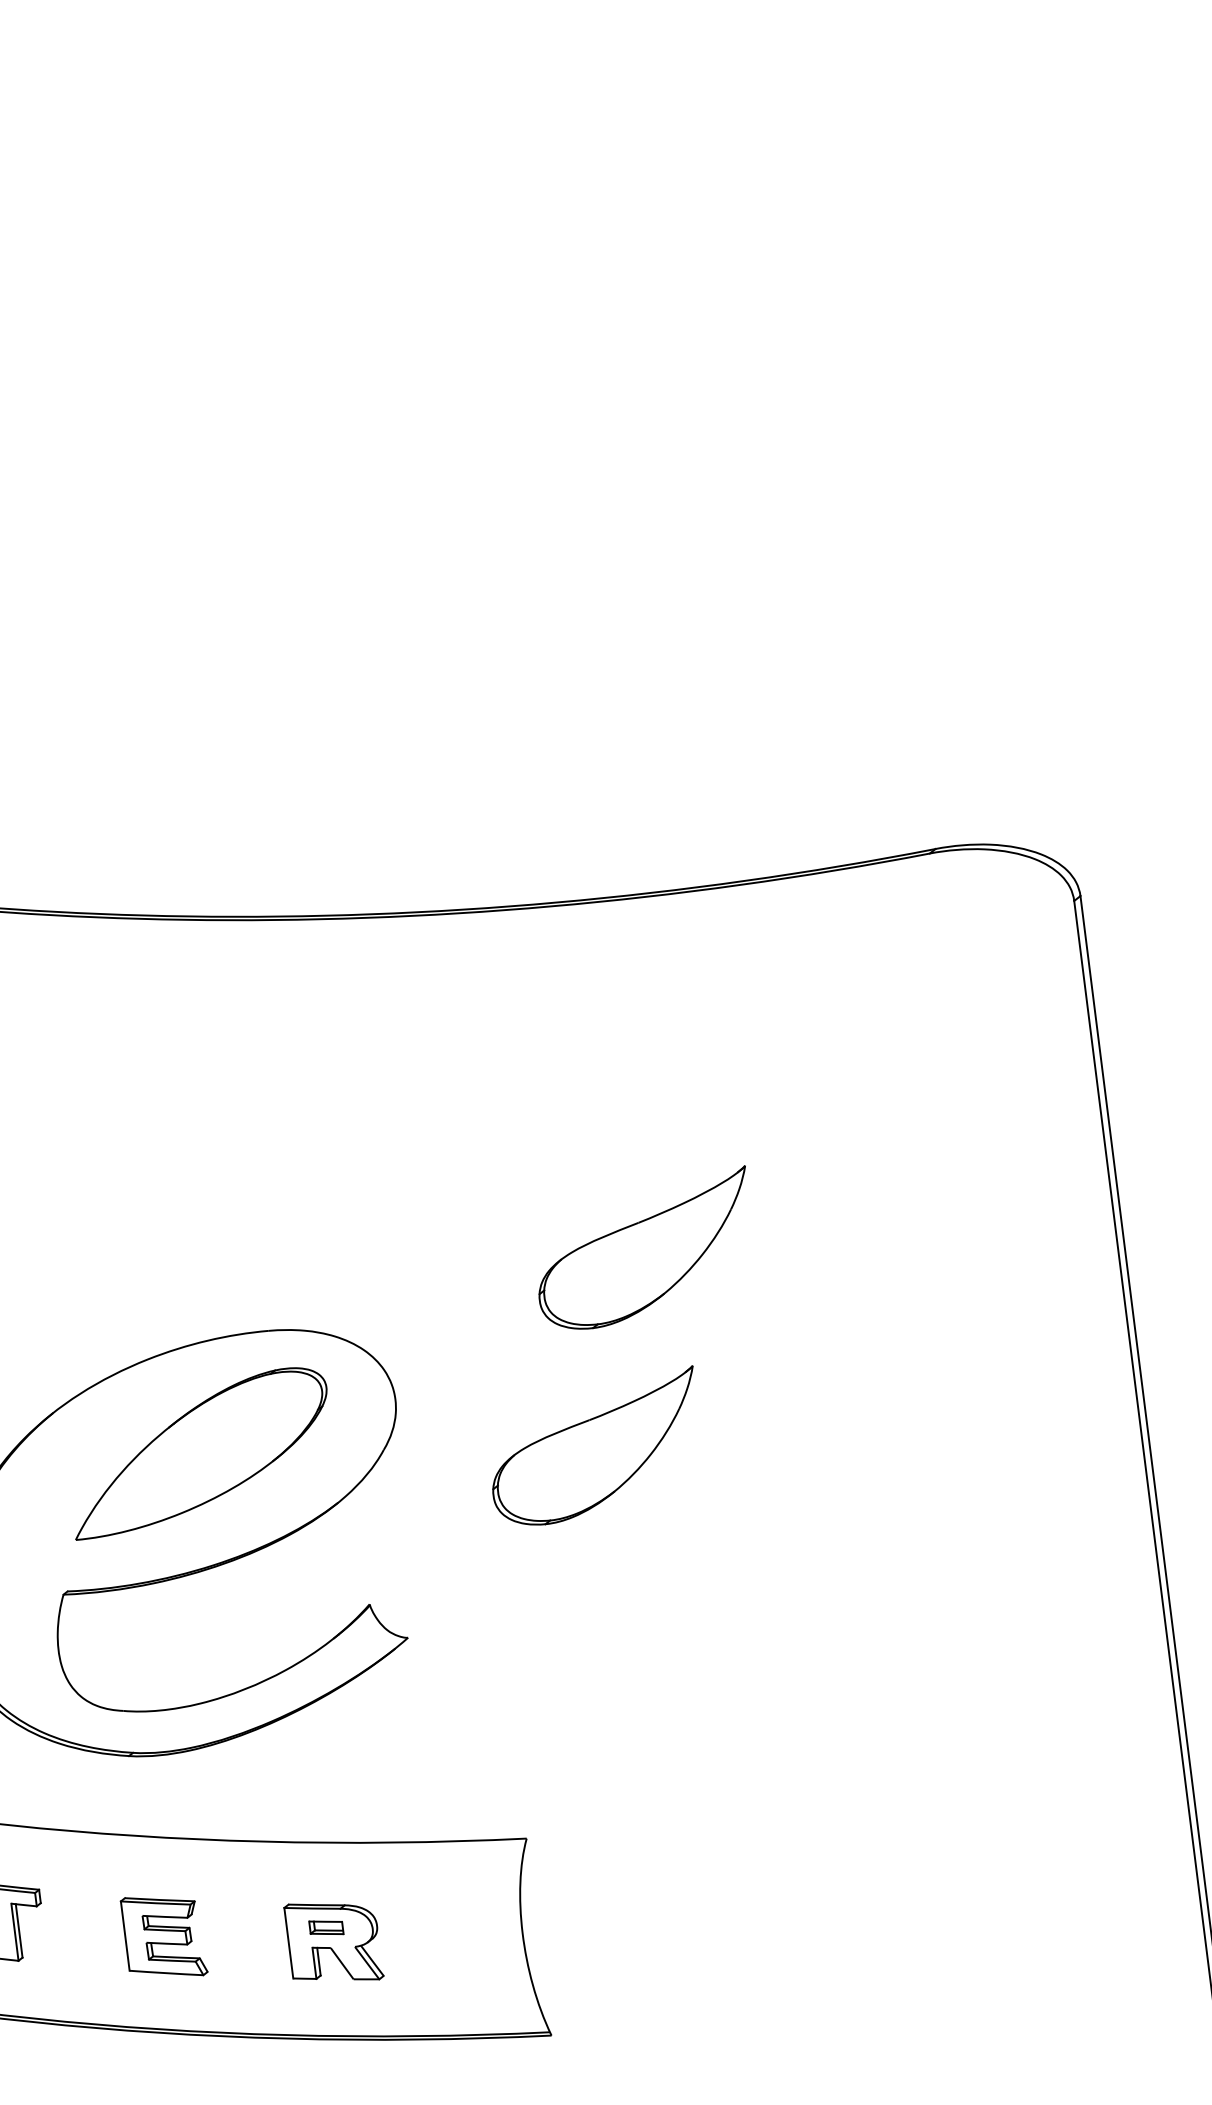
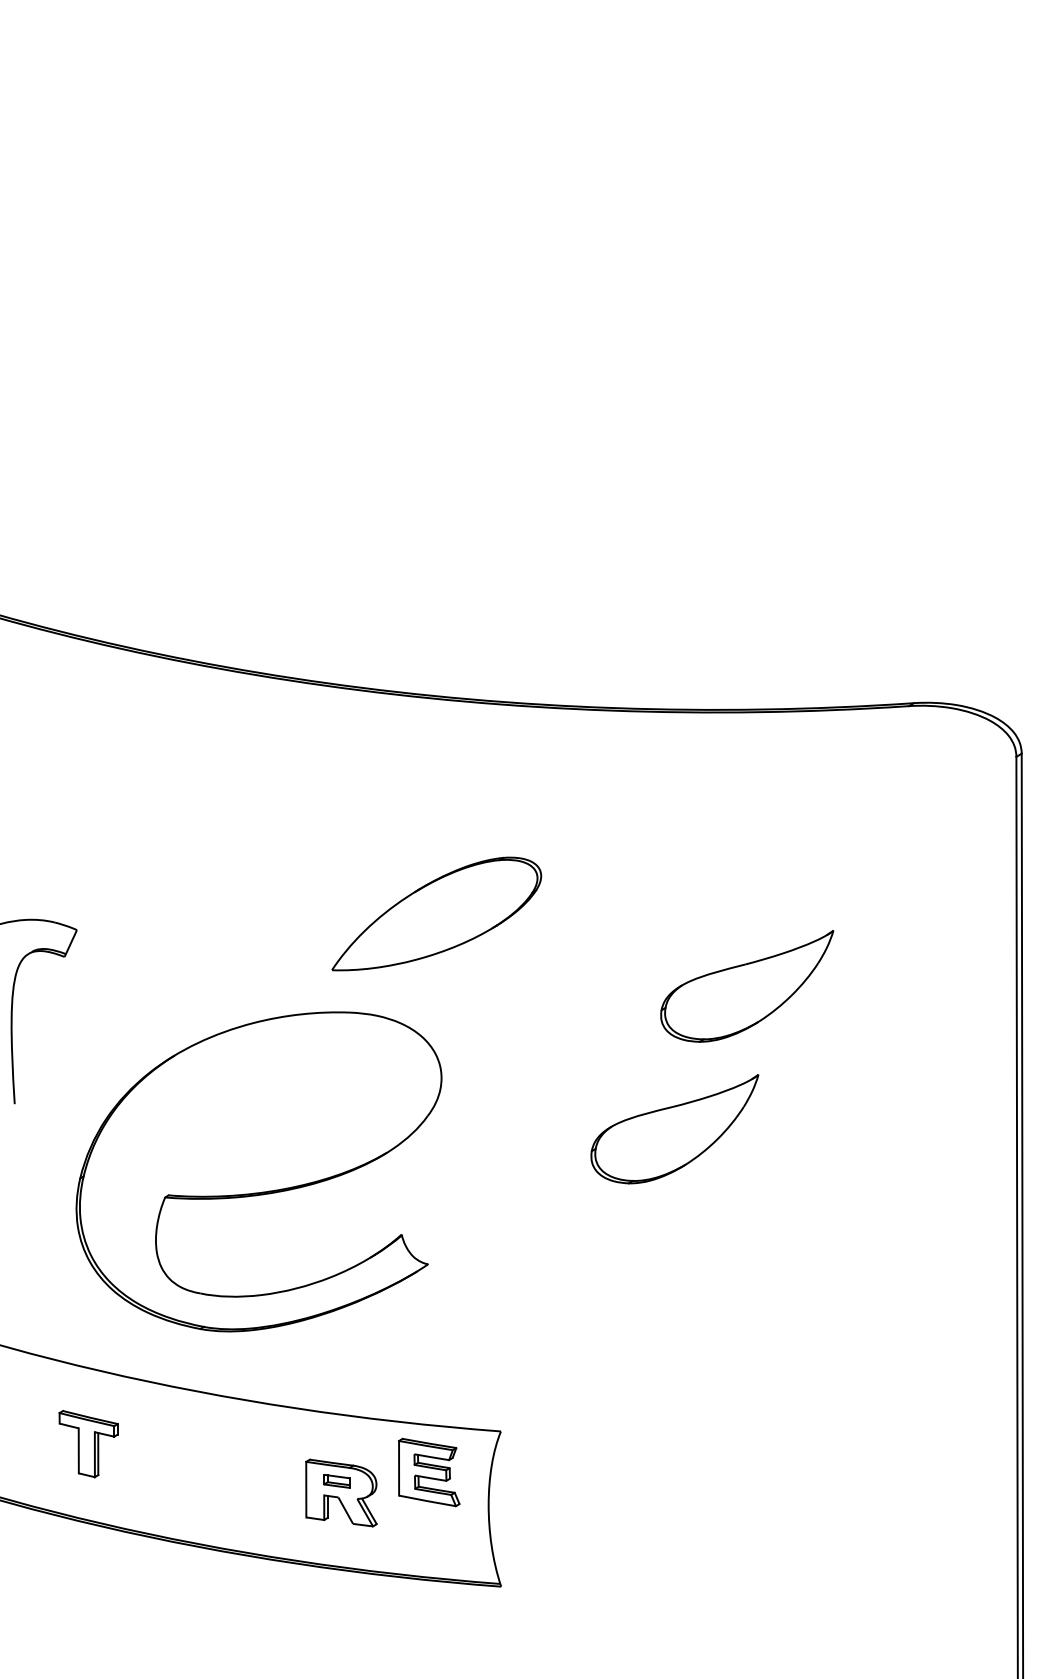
part: (644, 1250) -> (747, 986), moved
part: (594, 1448) -> (674, 1129), moved
part: (199, 1451) -> (436, 913), moved
part: (164, 1936) -> (429, 1472), moved

